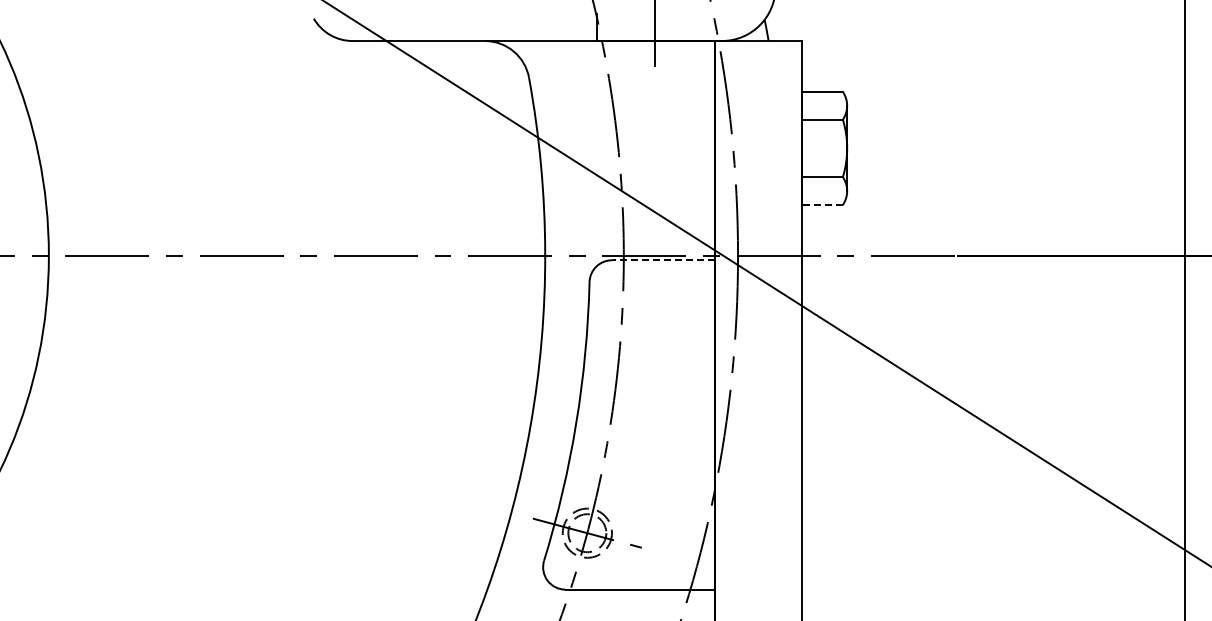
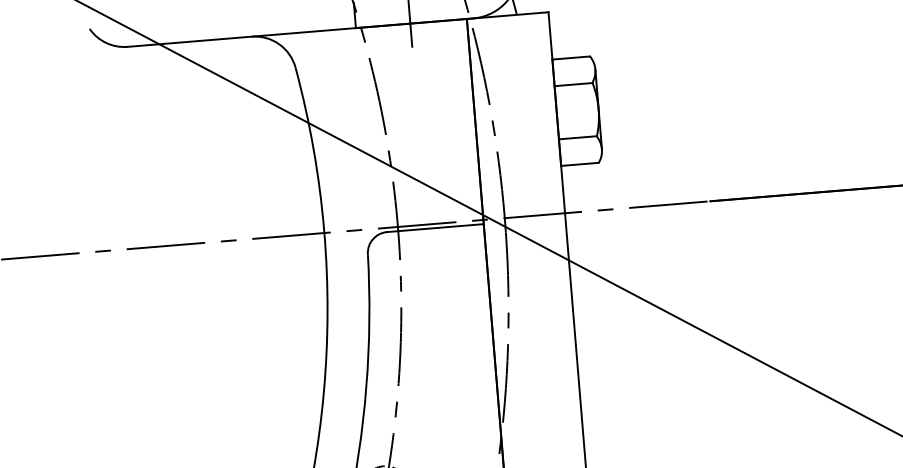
line: (822, 205) -> (579, 164), dashed -> solid
line: (663, 260) -> (435, 228), dashed -> solid

